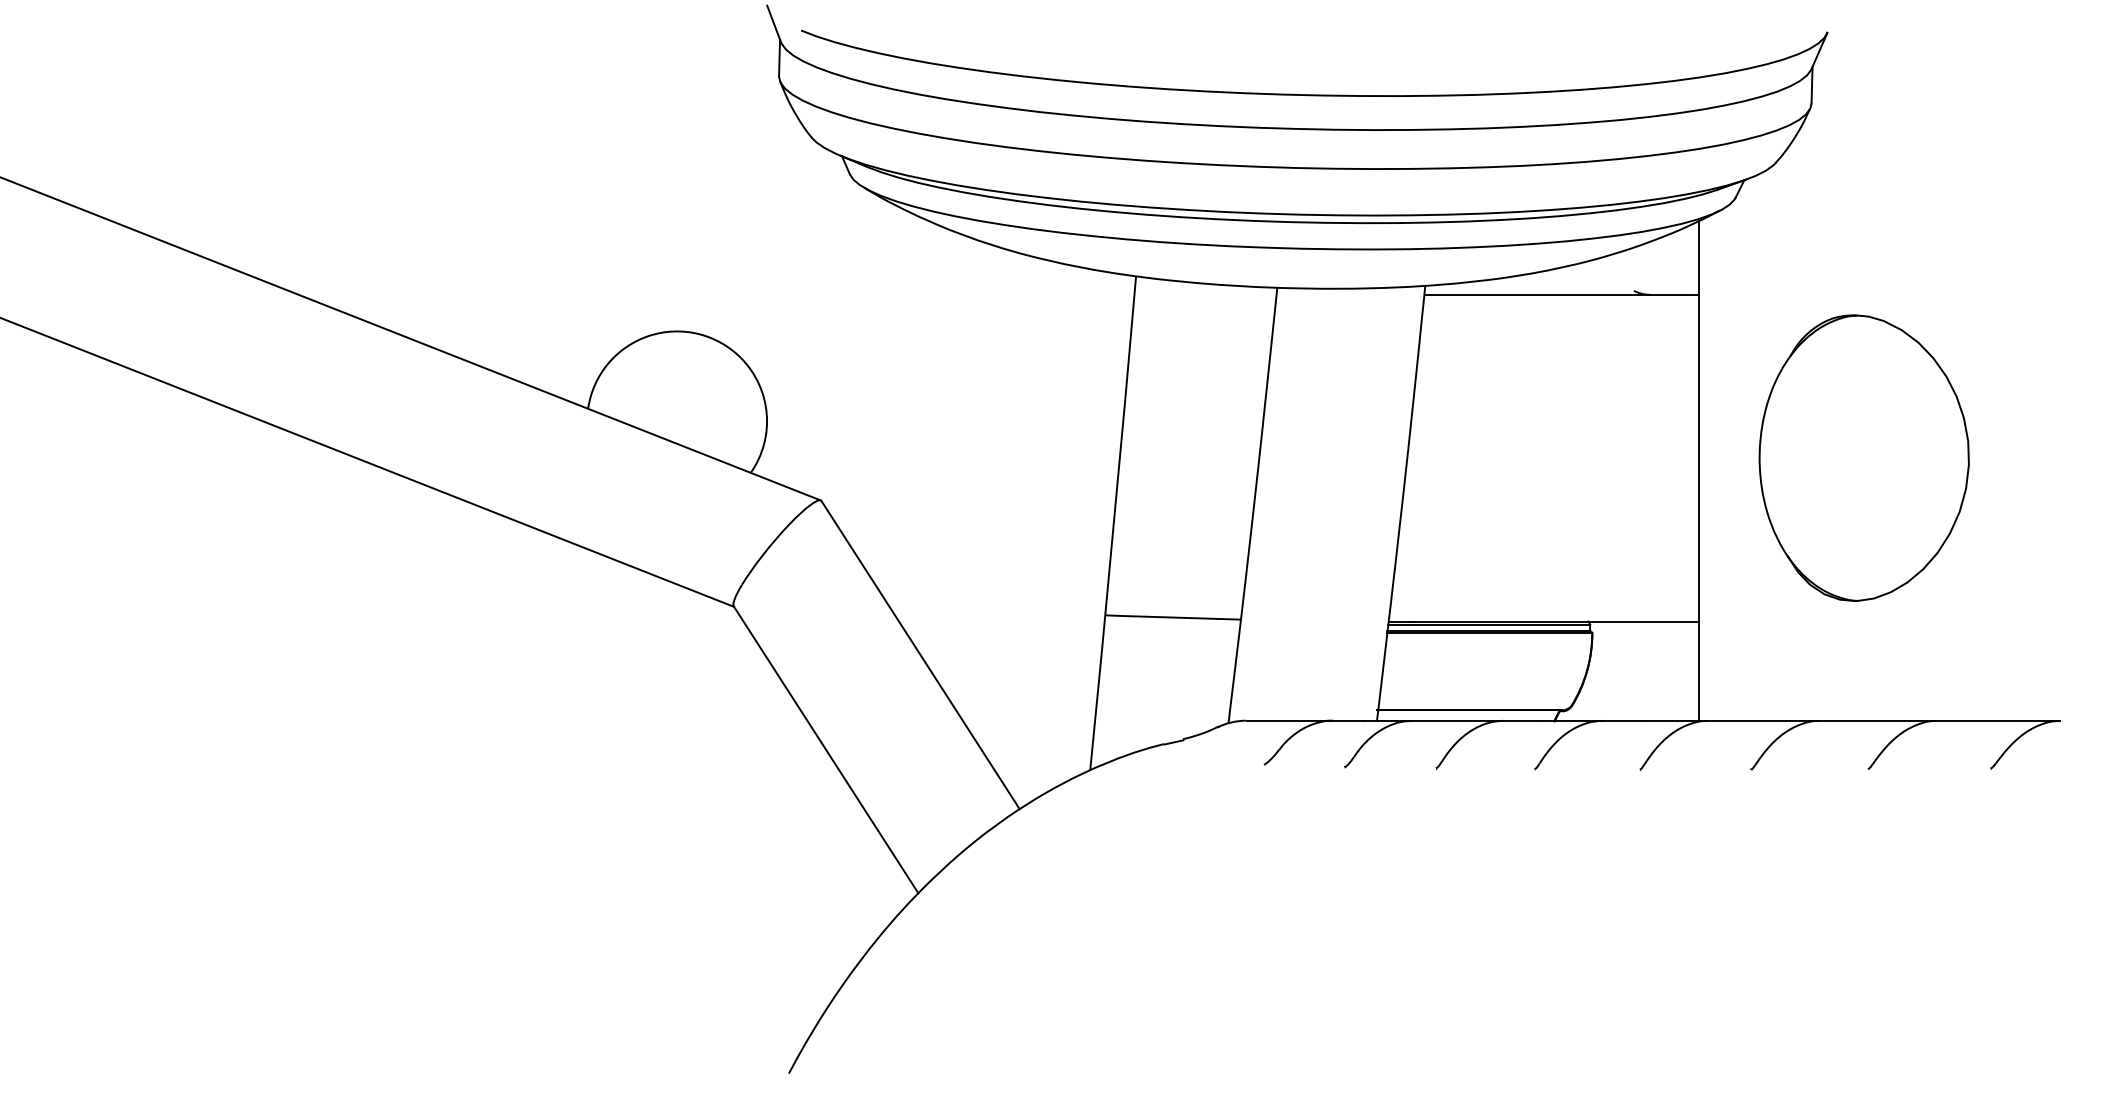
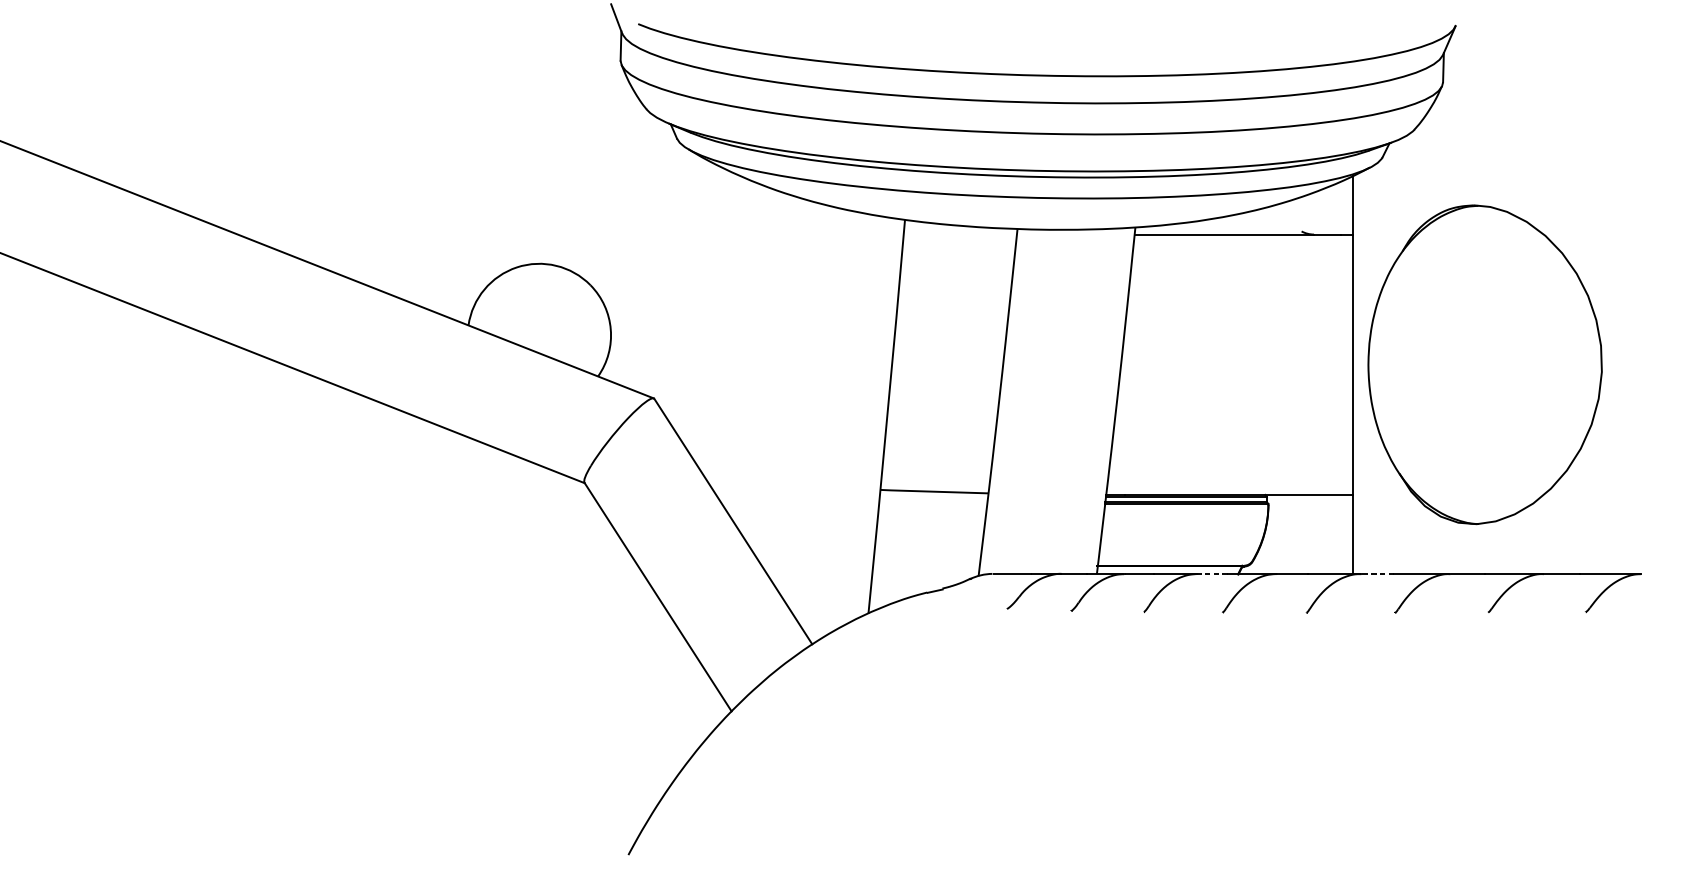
part: (1863, 457) -> (1484, 364), size x1.4
line: (1522, 720) -> (1212, 573), solid -> dashed
line: (1729, 720) -> (1377, 573), solid -> dashed

